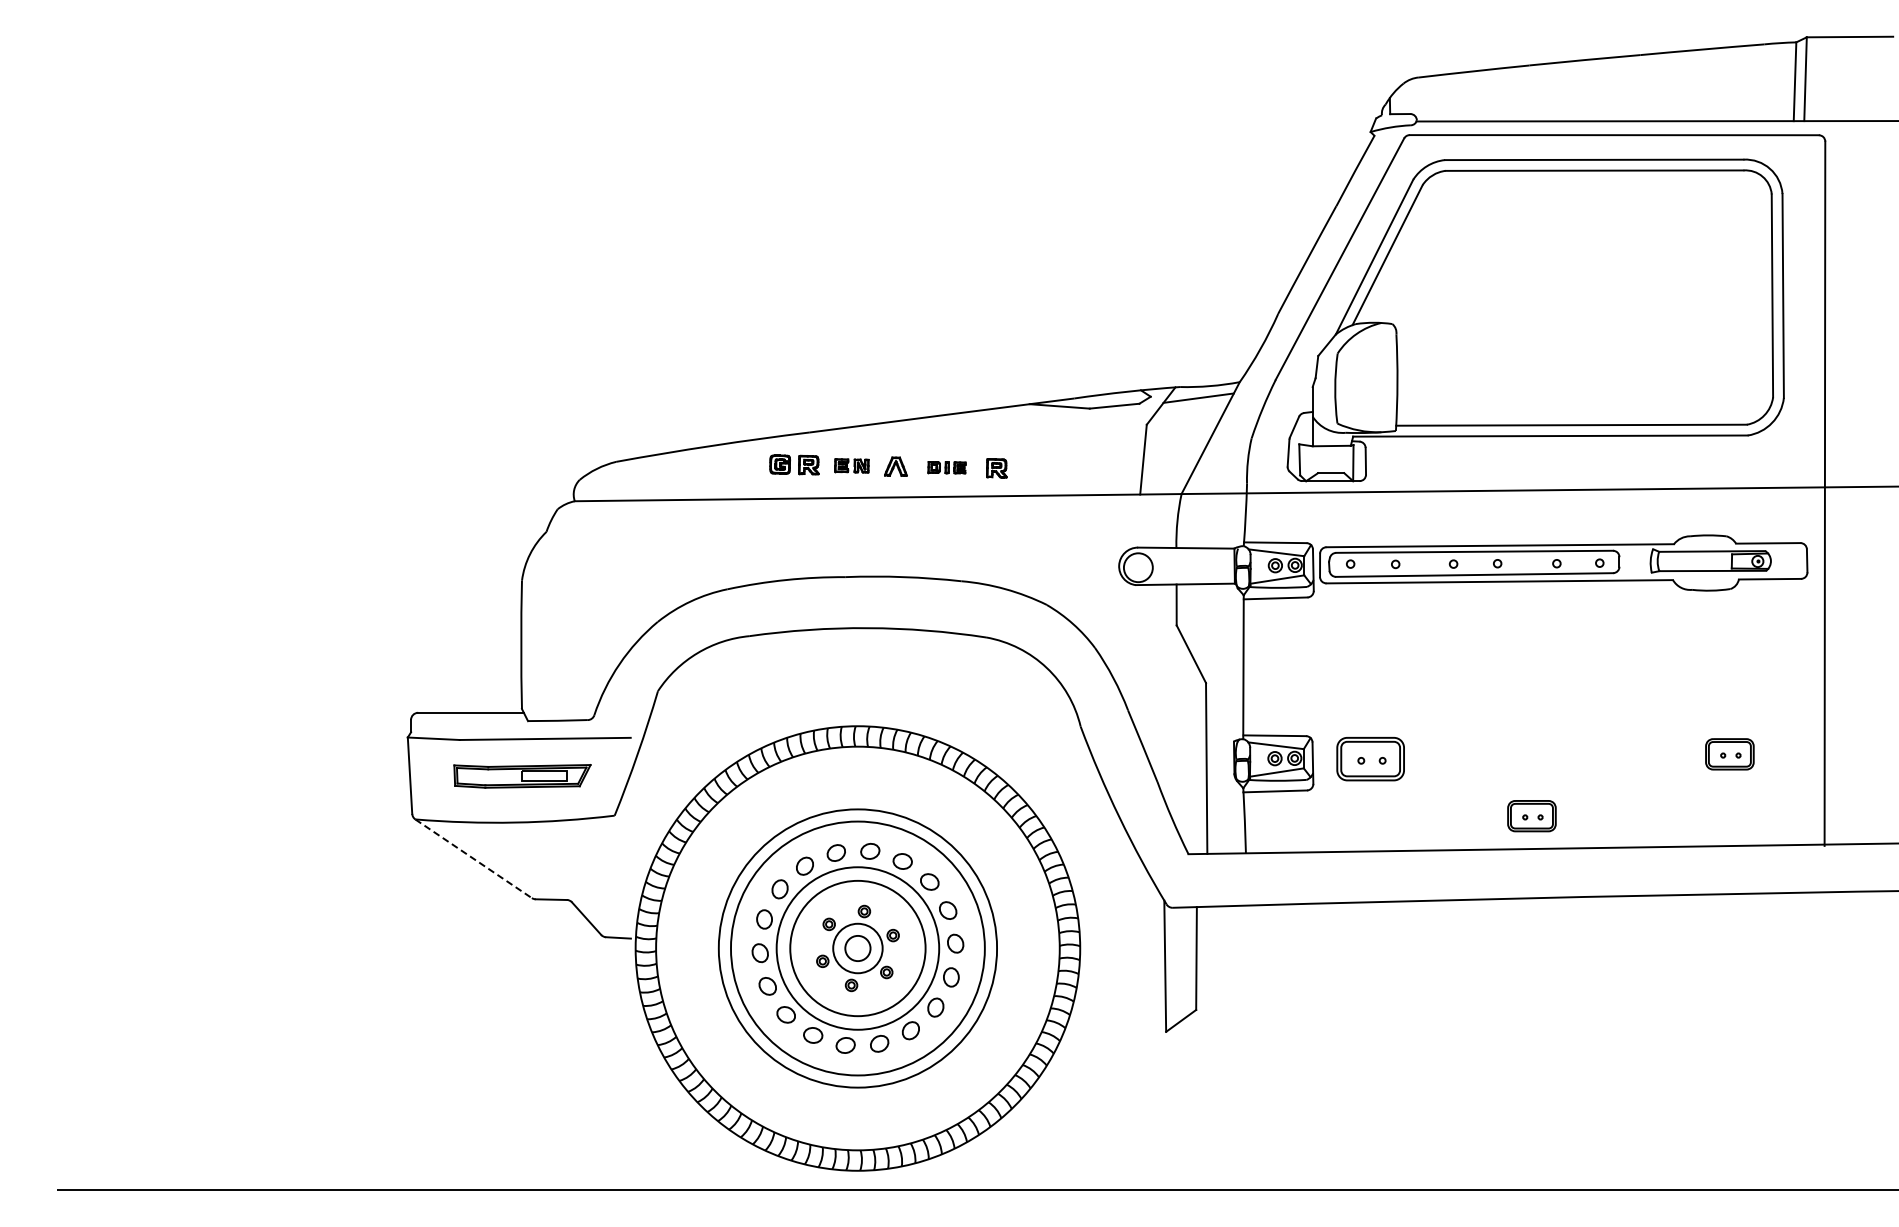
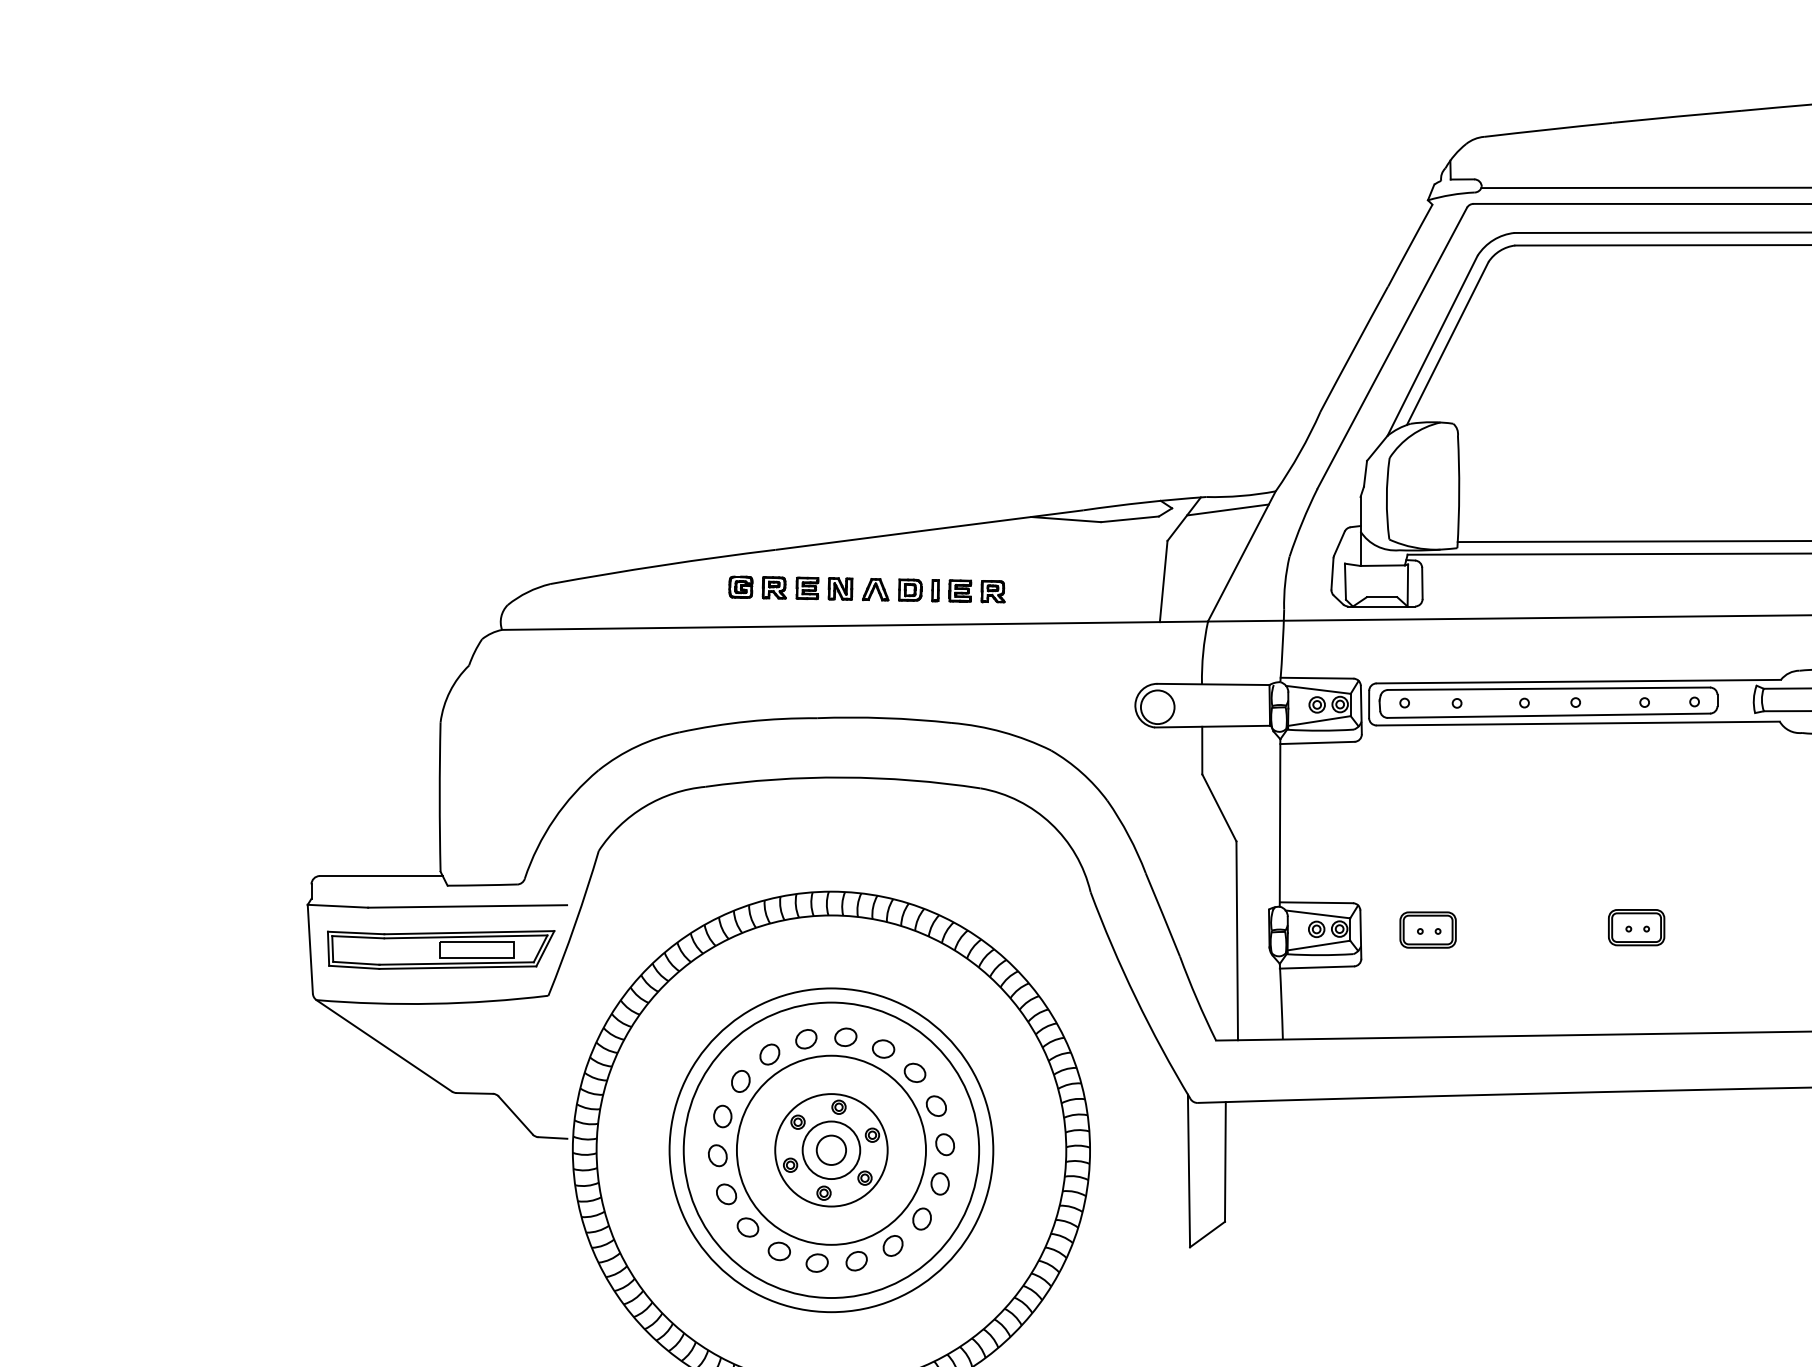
part: (851, 465) -> (823, 588), size x1.43
part: (946, 467) -> (934, 590), size x1.67
part: (1370, 759) -> (1427, 930), size x0.71
part: (522, 776) -> (441, 950), size x1.43
part: (1531, 816) -> (1636, 928), moved
line: (474, 859) -> (385, 1046), dashed -> solid
circle: (857, 948) -> (830, 1150), size x0.71

